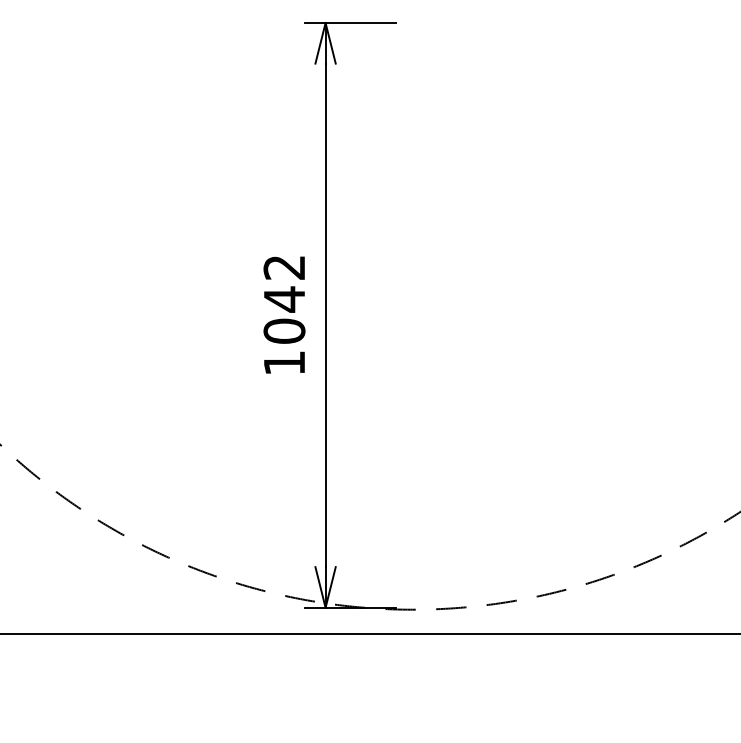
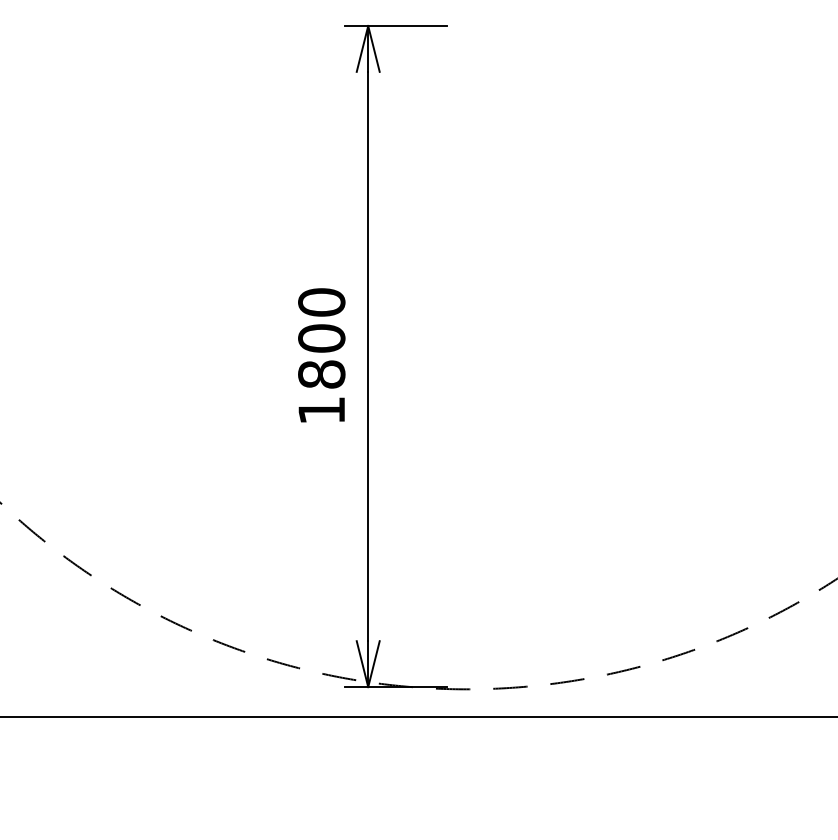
text: (284, 299) -> (321, 338), 1042 -> 1800

